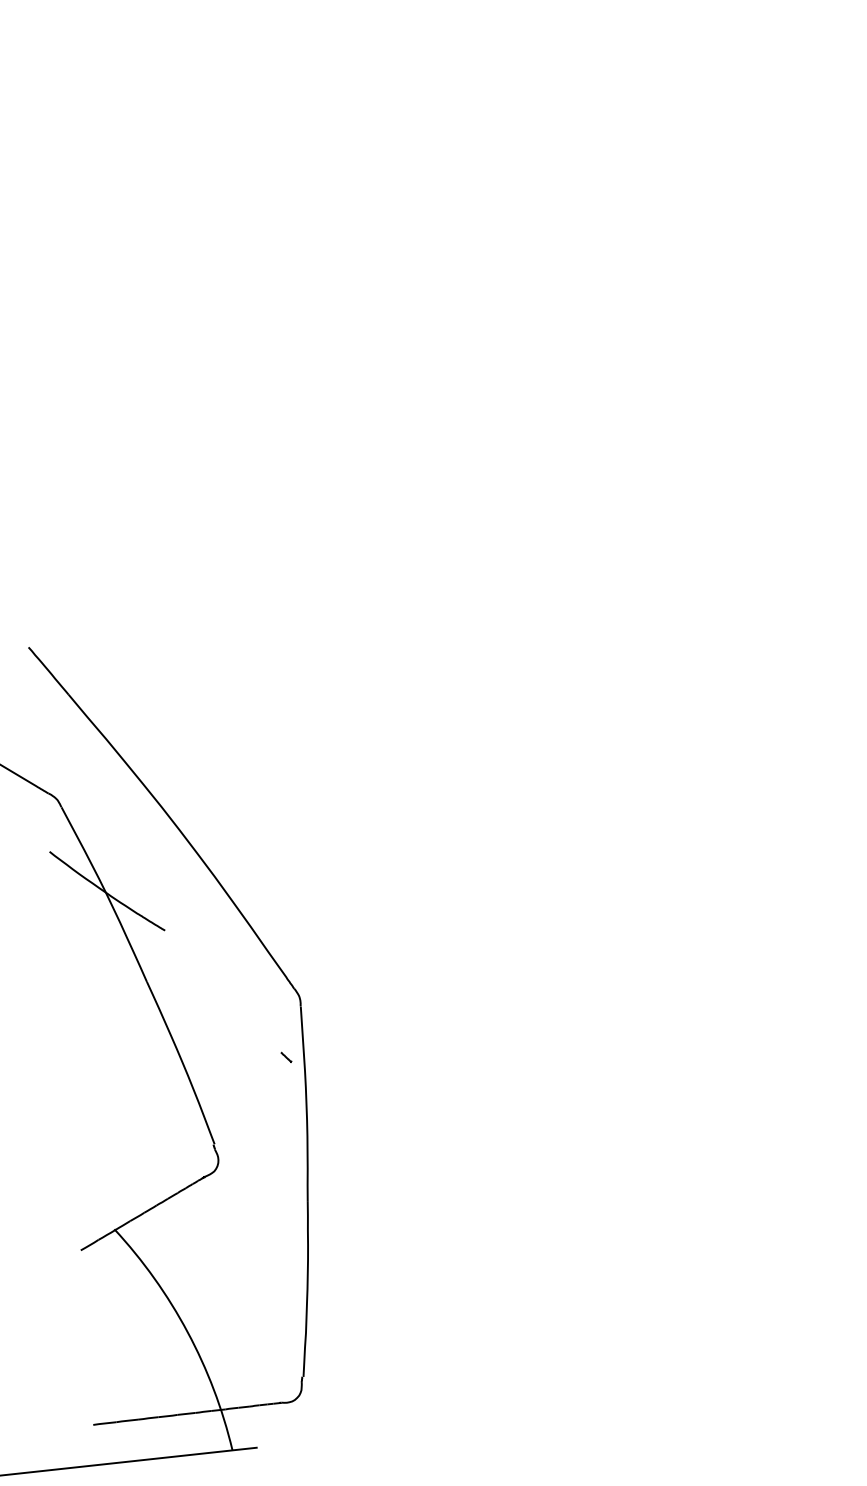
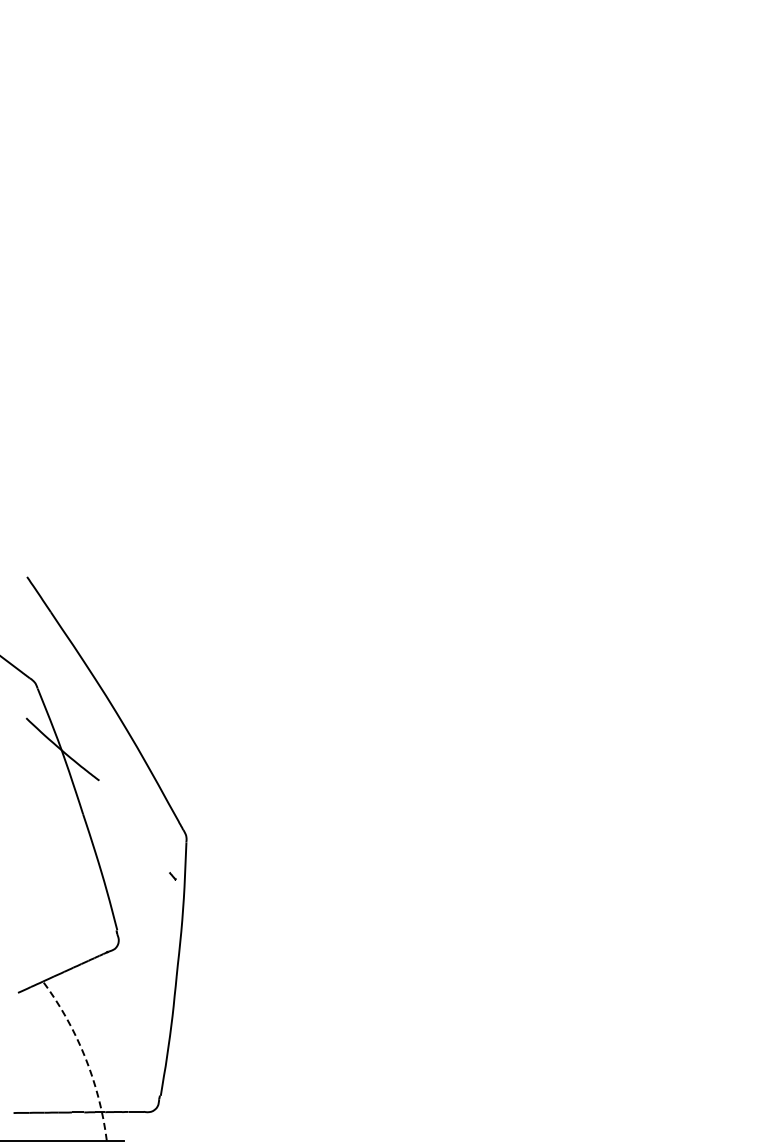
arc: (186, 1331) -> (84, 1056), solid -> dashed

